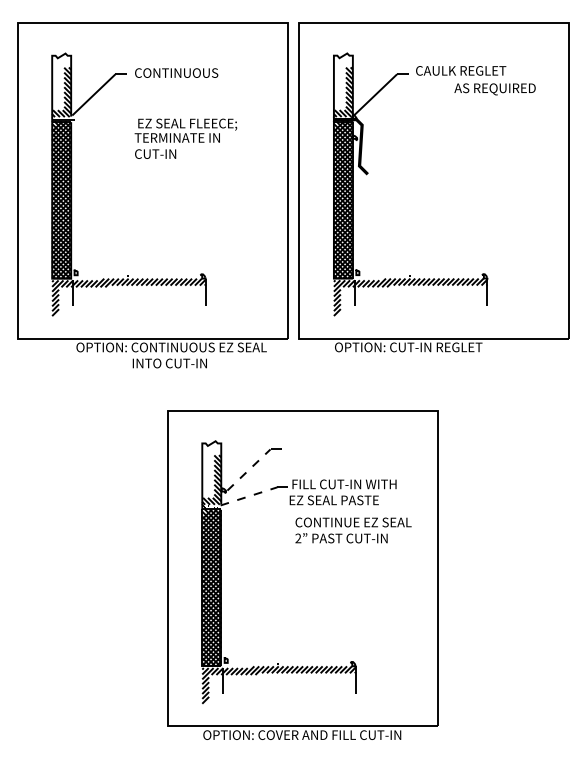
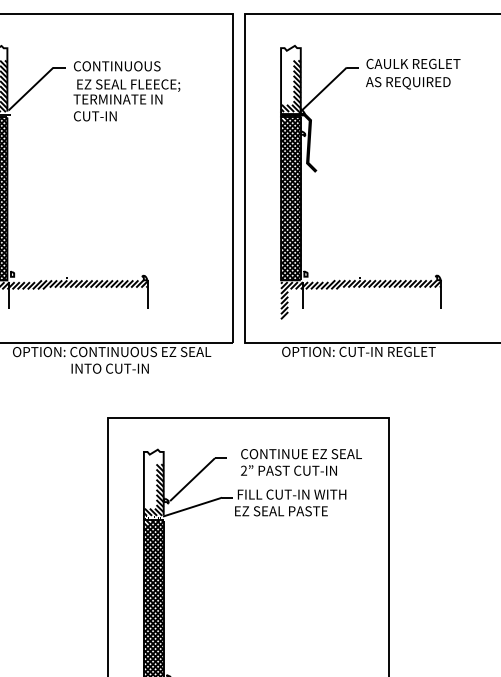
text: (494, 89) -> (407, 83), moved
text: (185, 138) -> (126, 100), moved
line: (248, 470) -> (192, 480), dashed -> solid
line: (248, 496) -> (192, 507), dashed -> solid
text: (353, 530) -> (301, 462), moved

